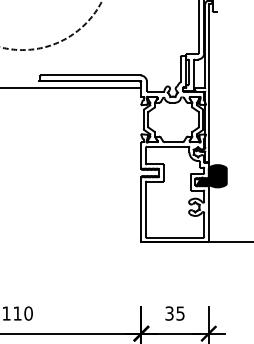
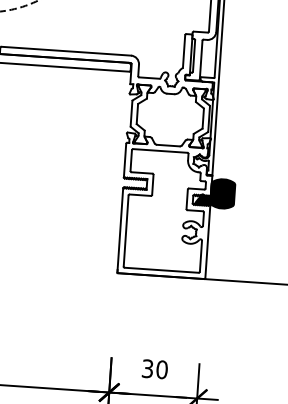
text: (180, 313) -> (162, 369), 35 -> 30

